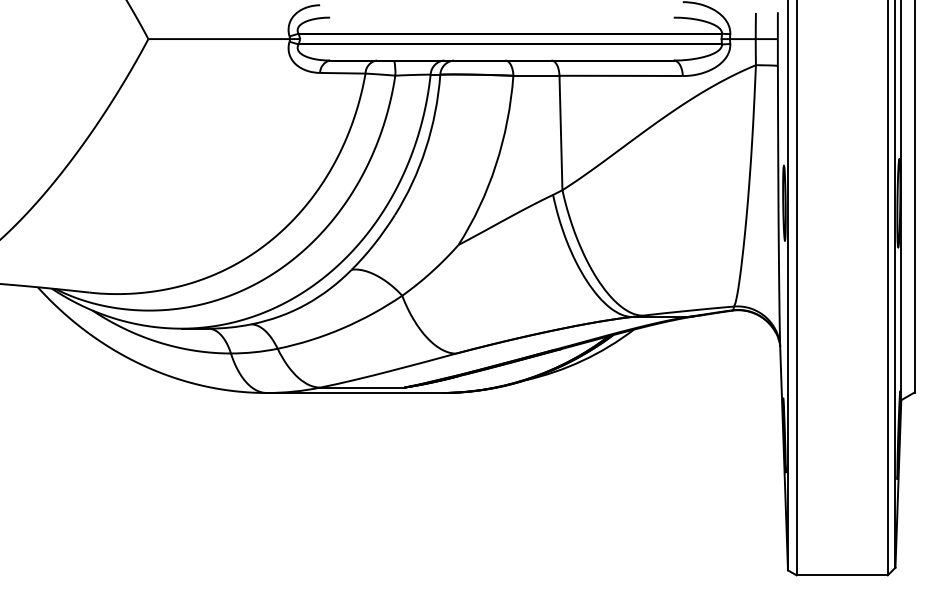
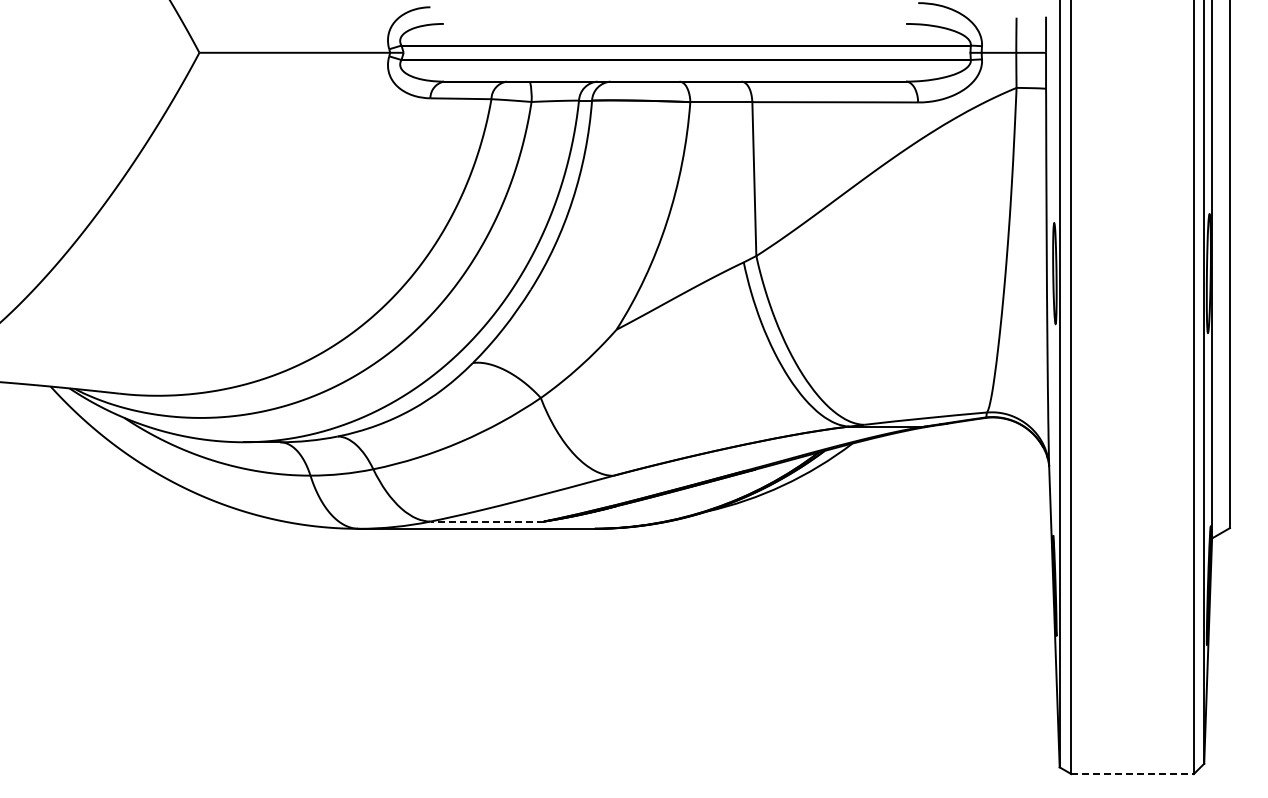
line: (362, 387) -> (487, 521), solid -> dashed
line: (842, 575) -> (1133, 774), solid -> dashed

